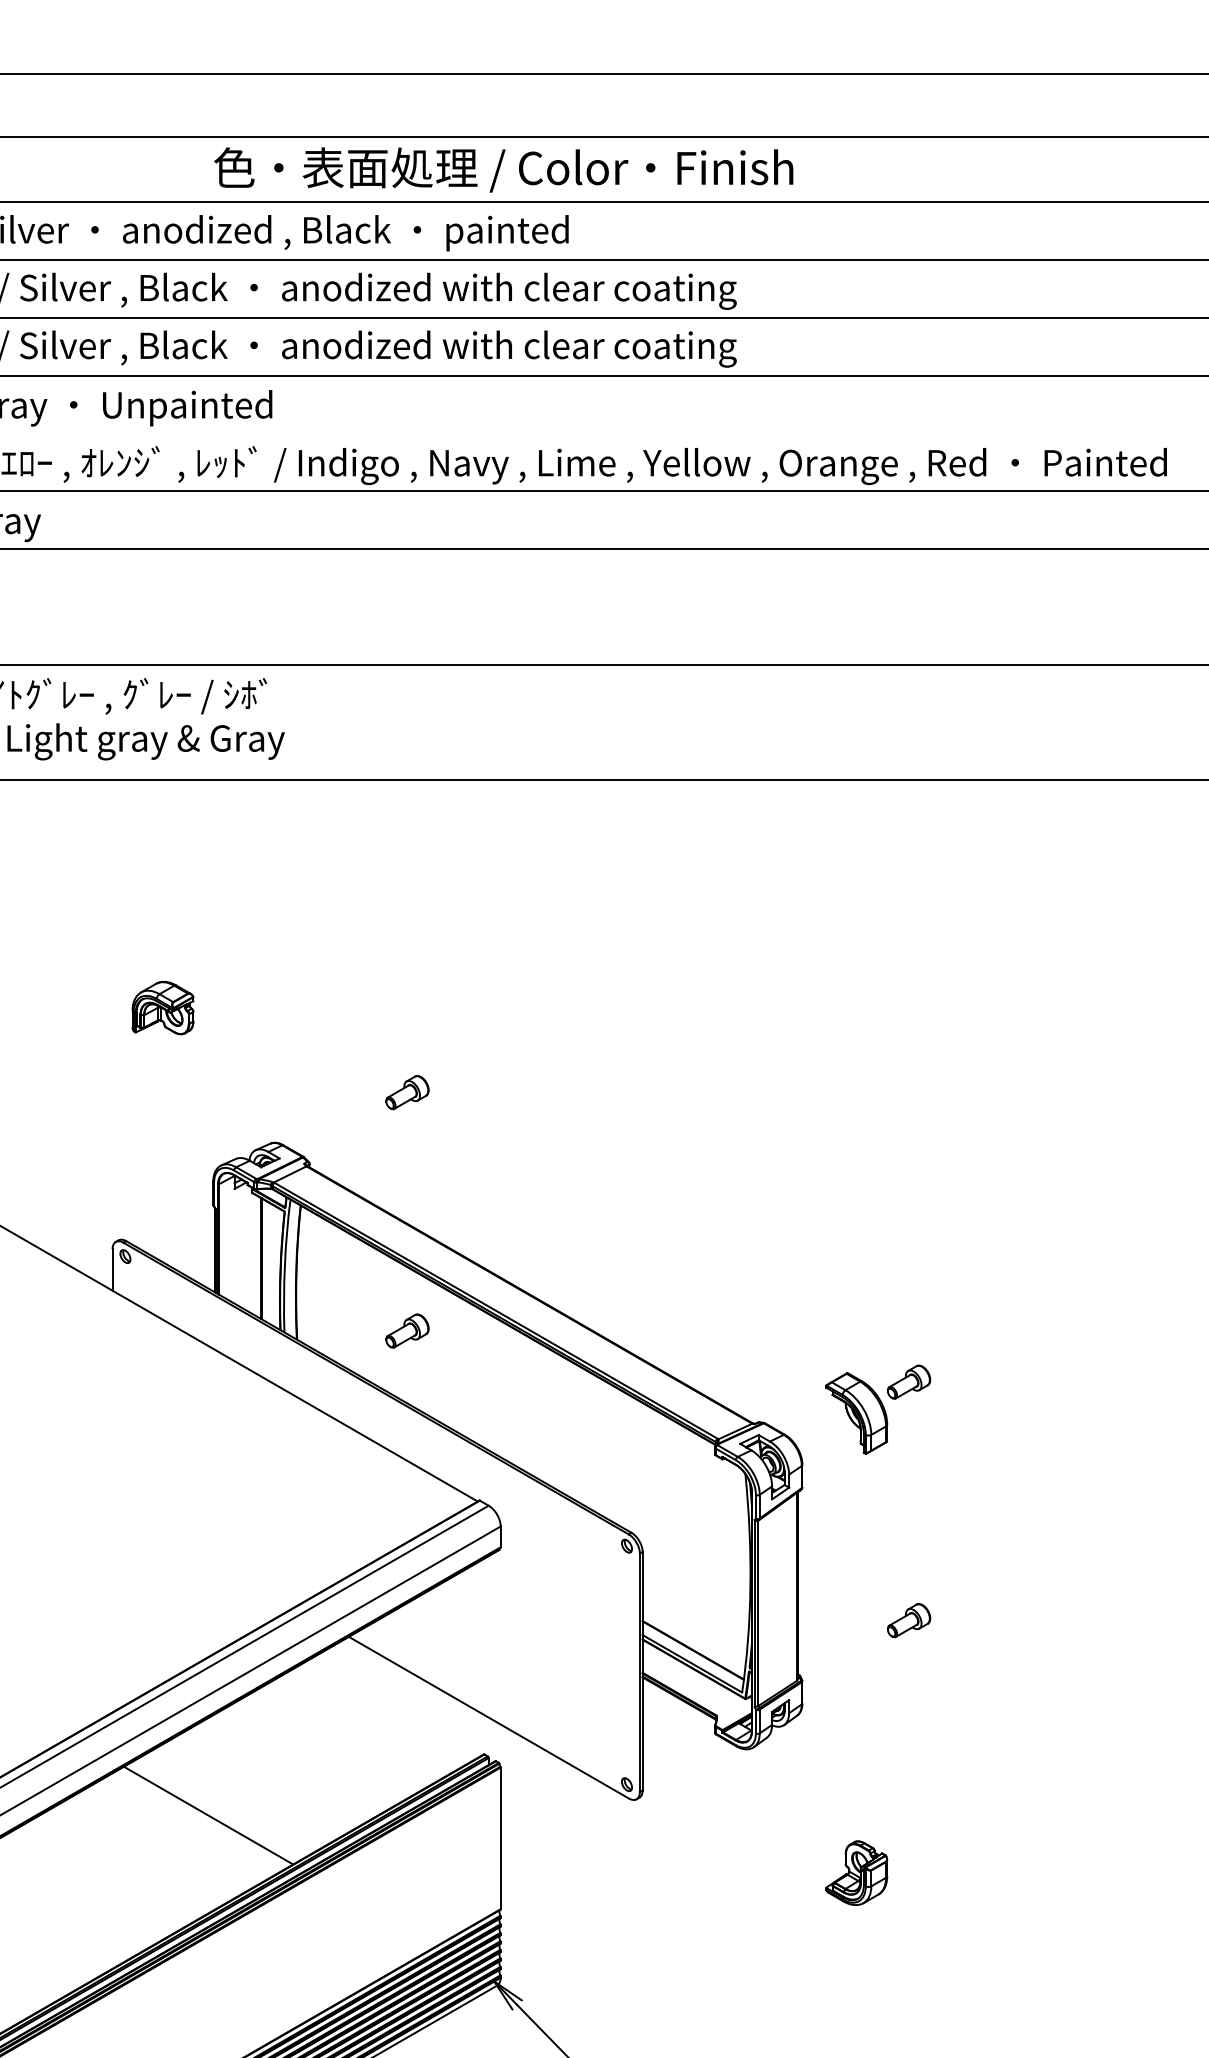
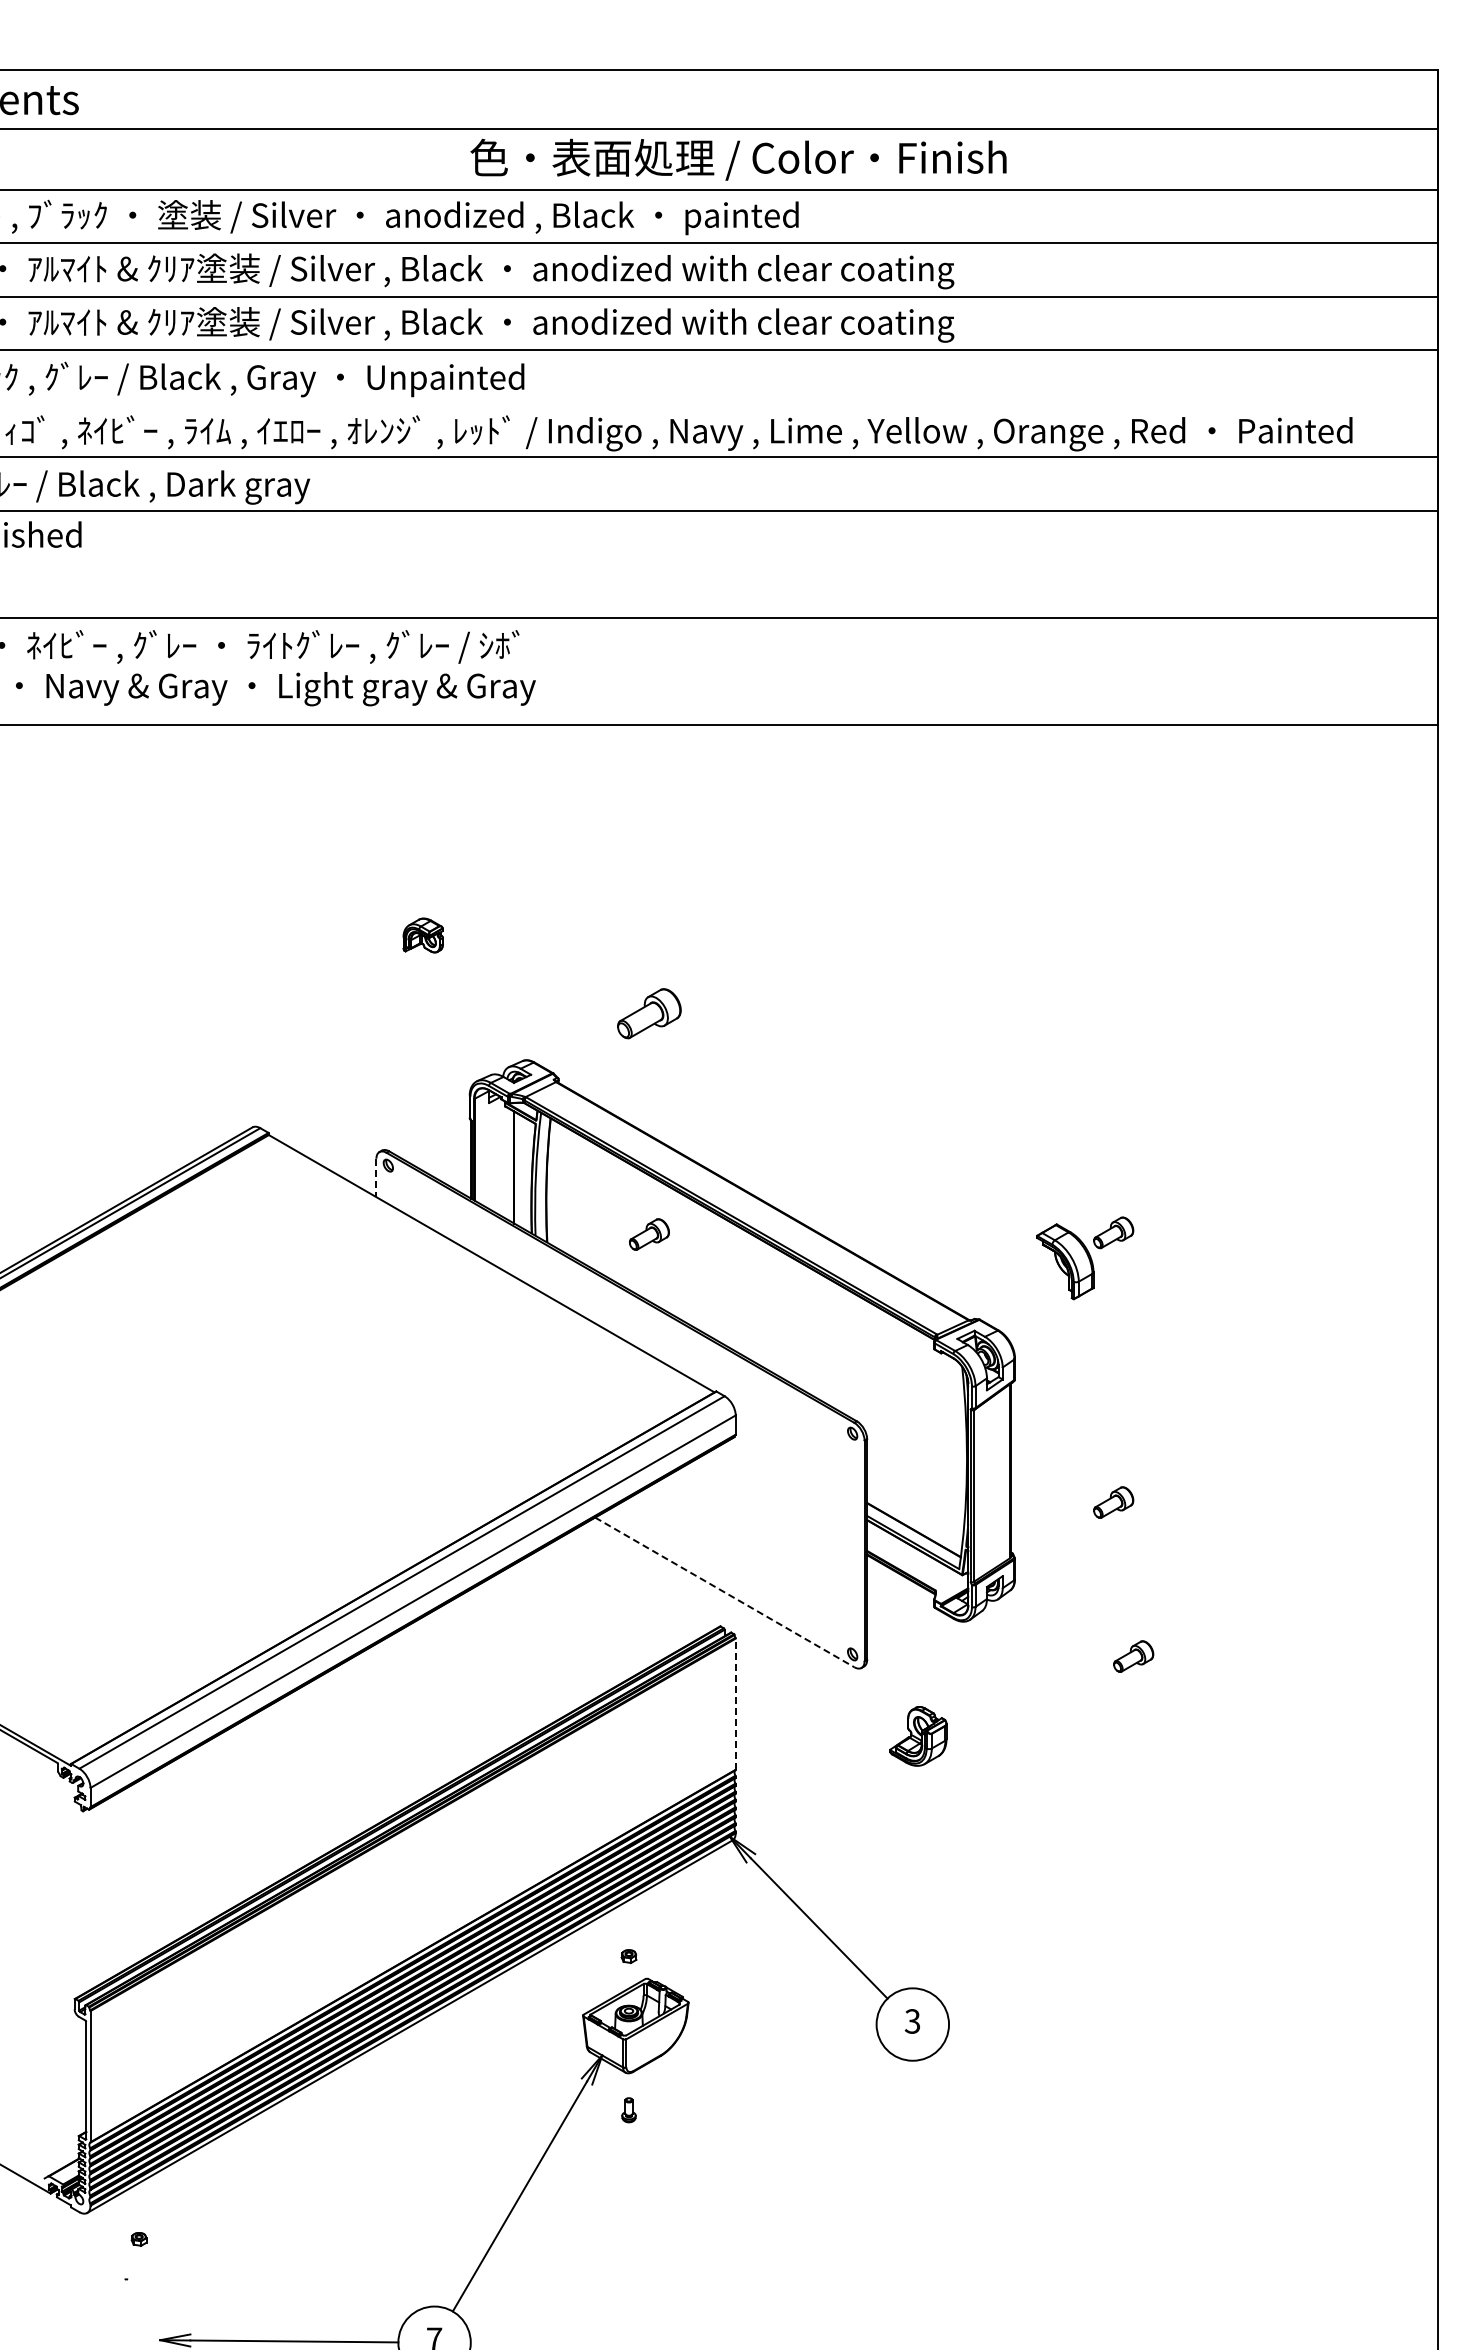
part: (163, 1007) -> (423, 935), size x0.7
part: (407, 1092) -> (649, 1013), size x1.6
line: (112, 1270) -> (376, 1178), solid -> dashed
part: (878, 1409) -> (1085, 1258), moved
line: (488, 1717) -> (724, 1592), solid -> dashed
part: (930, 1786) -> (1133, 1656), added
line: (207, 1814) -> (464, 1682), removed
line: (500, 1838) -> (735, 1704), solid -> dashed
part: (856, 1873) -> (918, 1736), moved

